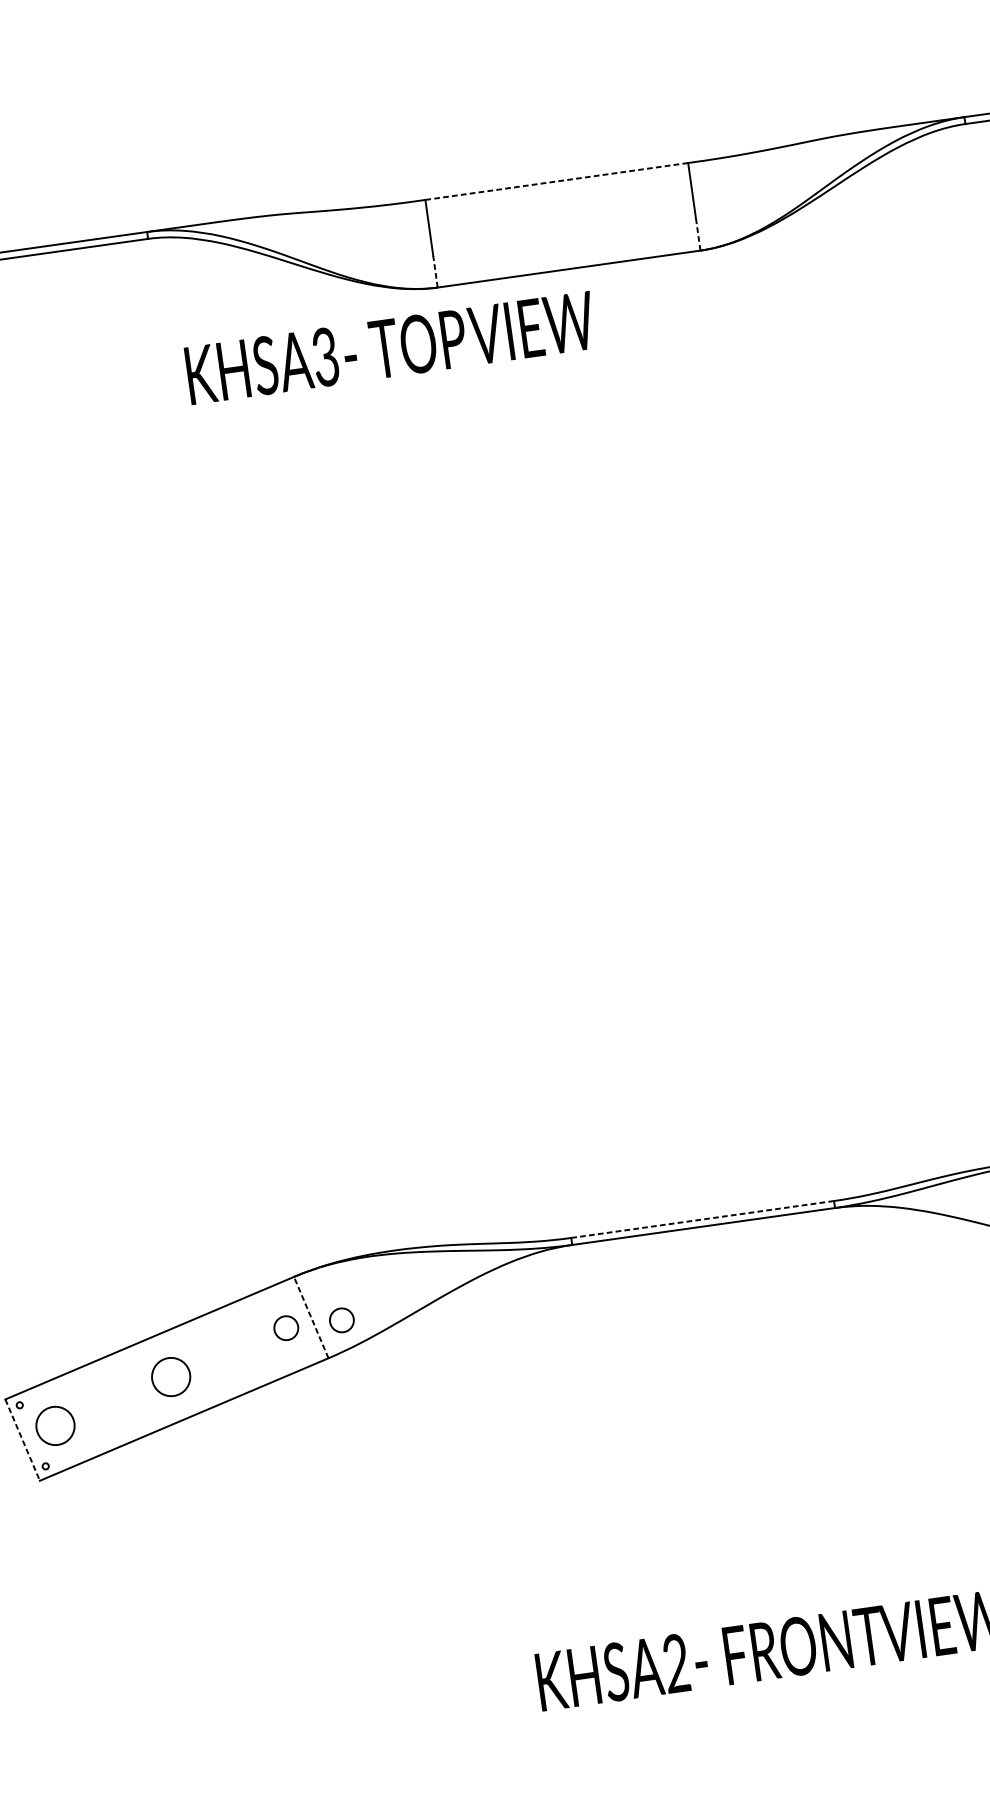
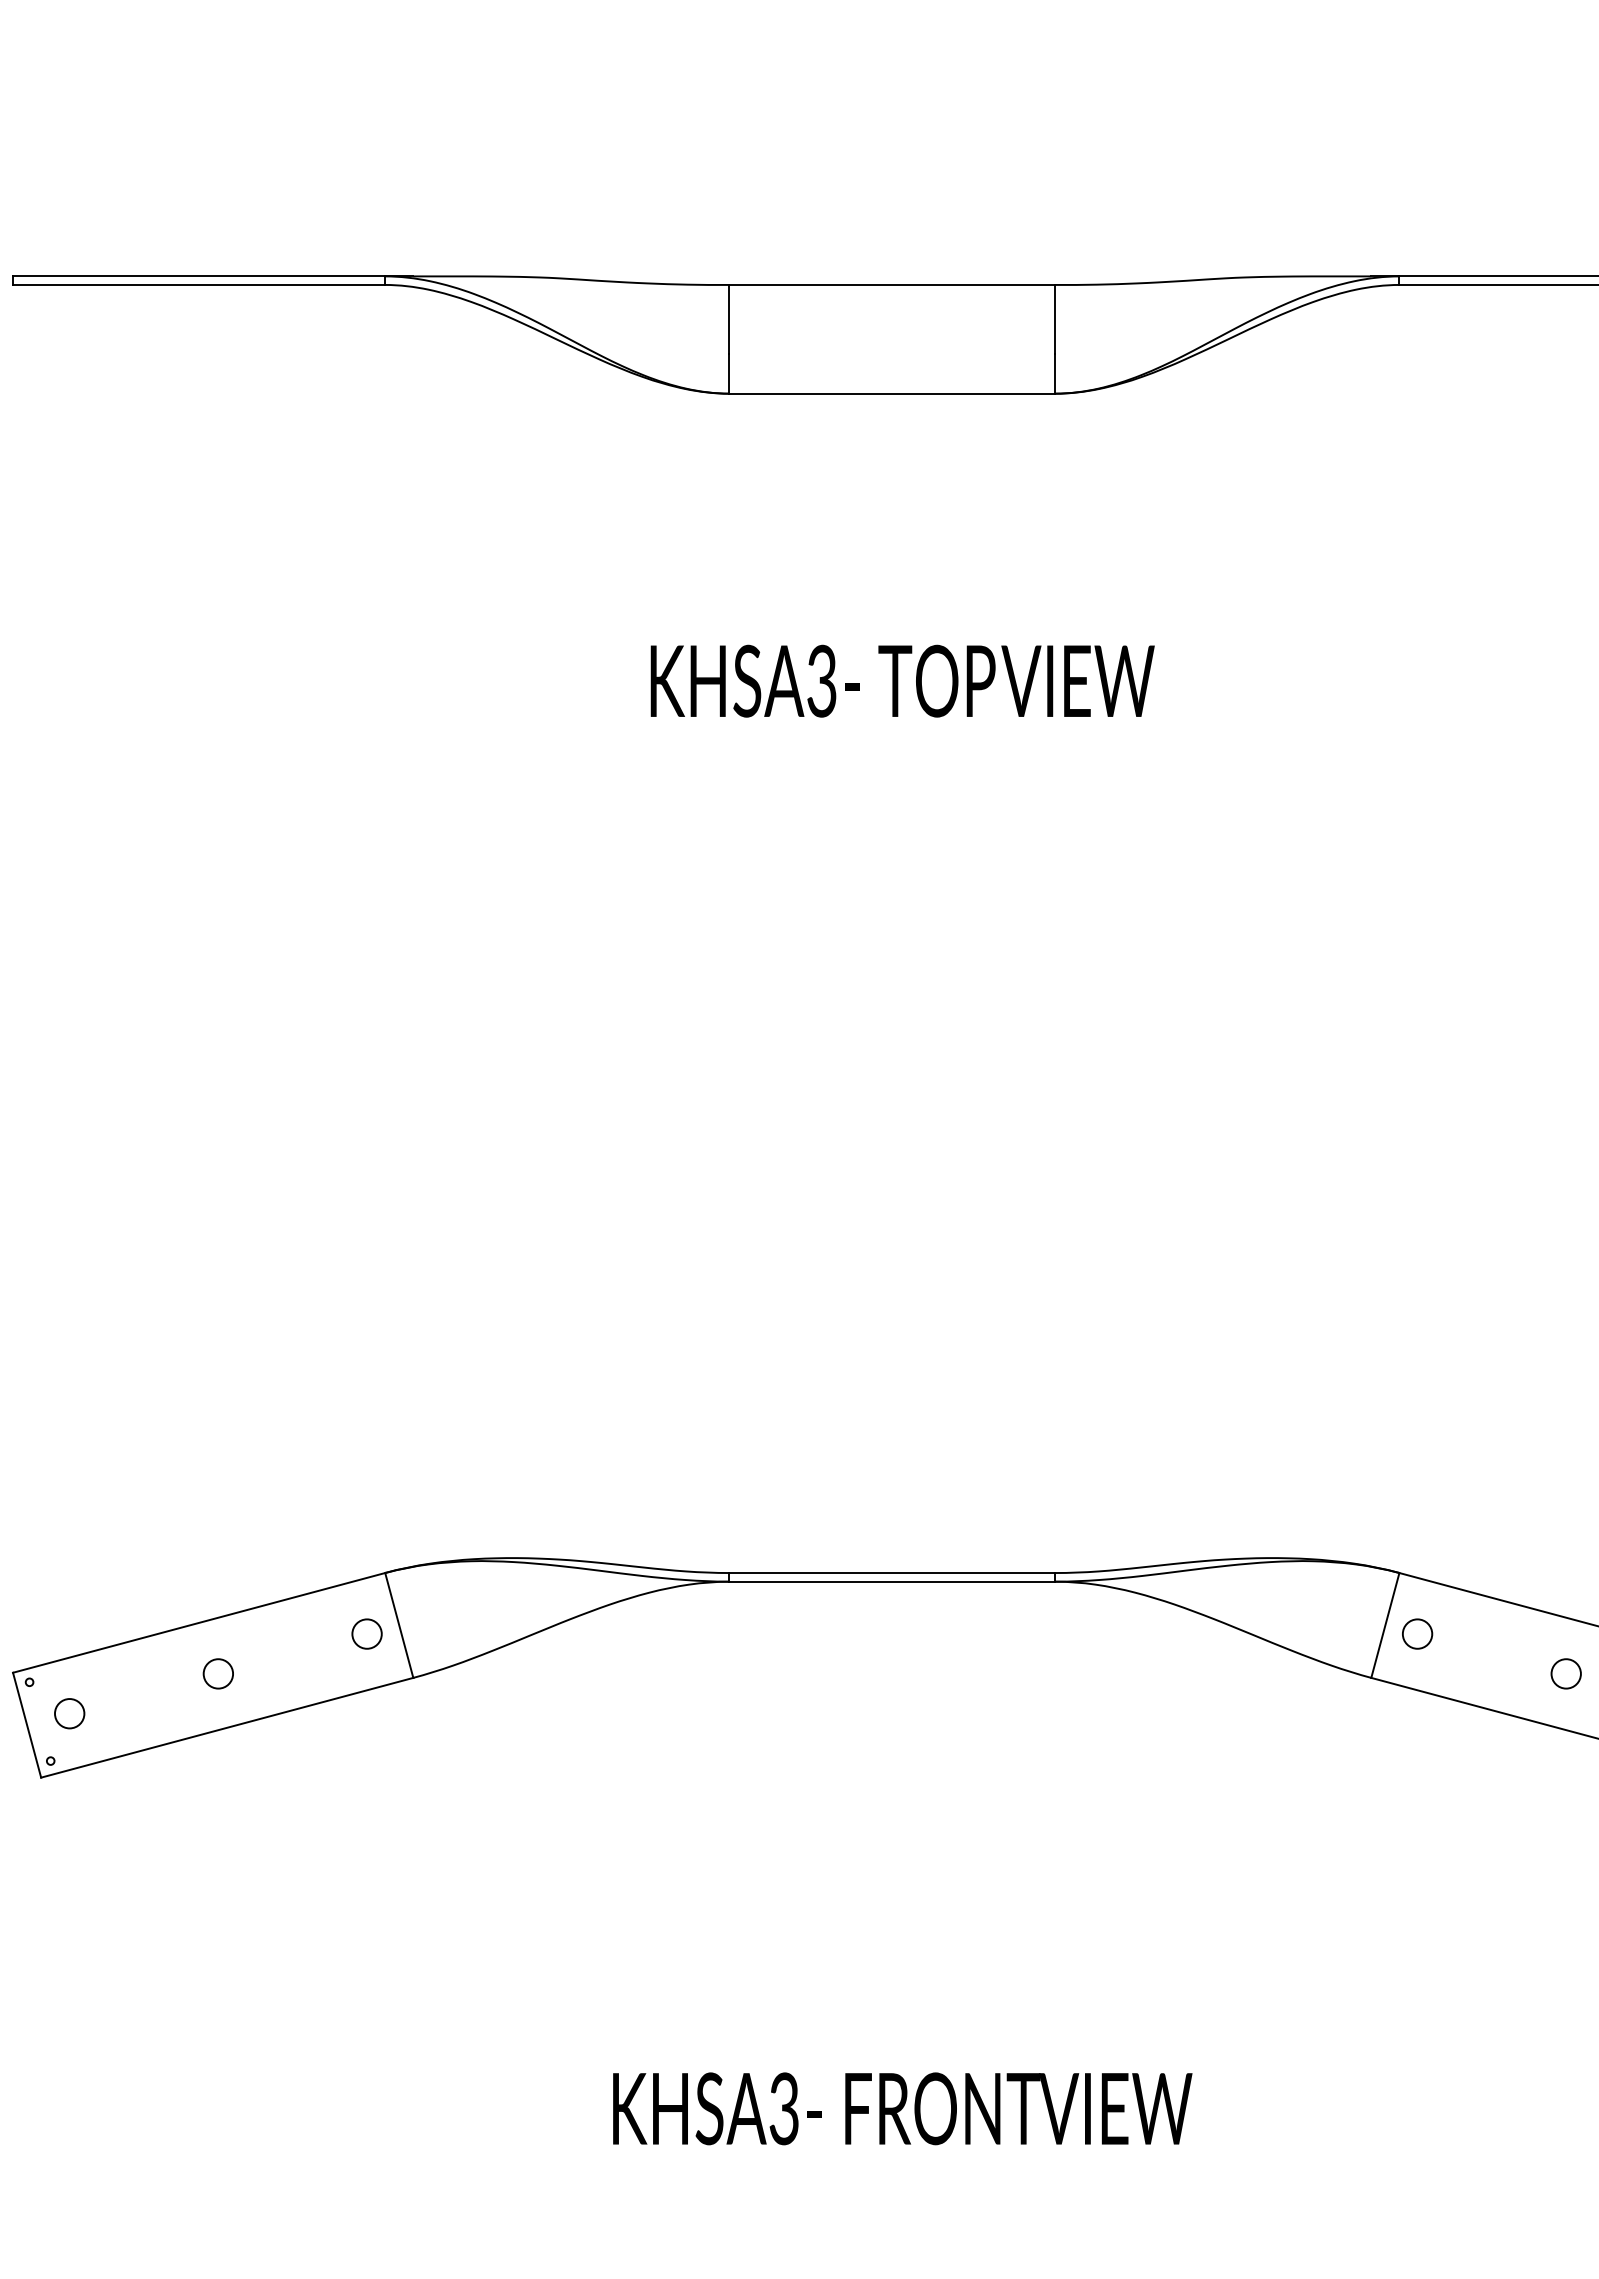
line: (556, 181) -> (892, 284), dashed -> solid
line: (698, 234) -> (1055, 373), dashed -> solid
line: (435, 271) -> (729, 373), dashed -> solid
text: (390, 347) -> (902, 680), moved
line: (702, 1219) -> (892, 1573), dashed -> solid
line: (311, 1316) -> (399, 1624), dashed -> solid
circle: (341, 1319) -> (435, 1633), removed
circle: (170, 1376) -> (217, 1673), size x0.62
circle: (55, 1425) -> (69, 1713), size x0.62
line: (22, 1440) -> (27, 1725), dashed -> solid
text: (675, 1664) -> (783, 2109), KHSA2 -> KHSA3

